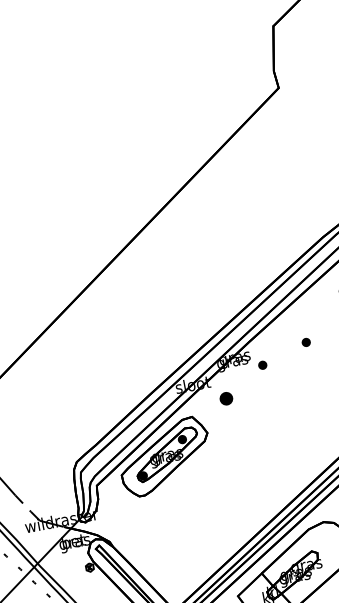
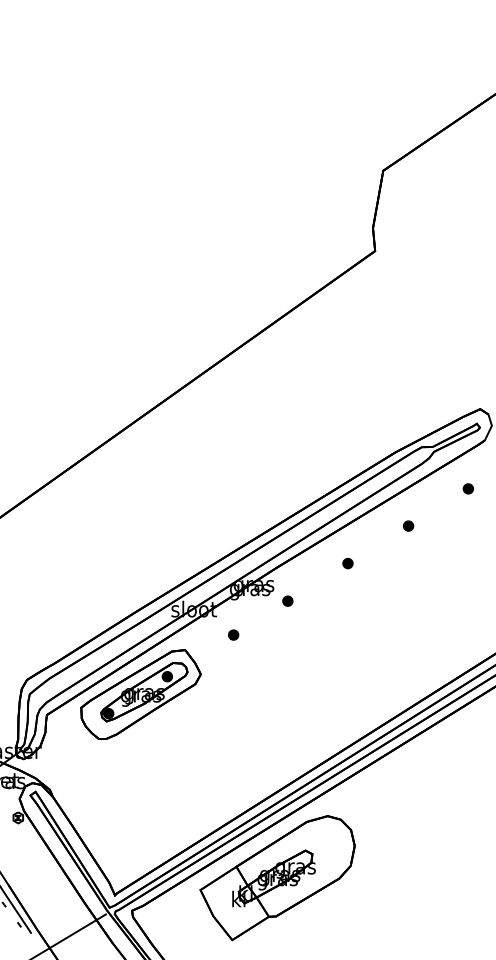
part: (305, 342) -> (347, 563), moved
part: (226, 398) -> (233, 634), size x0.62

